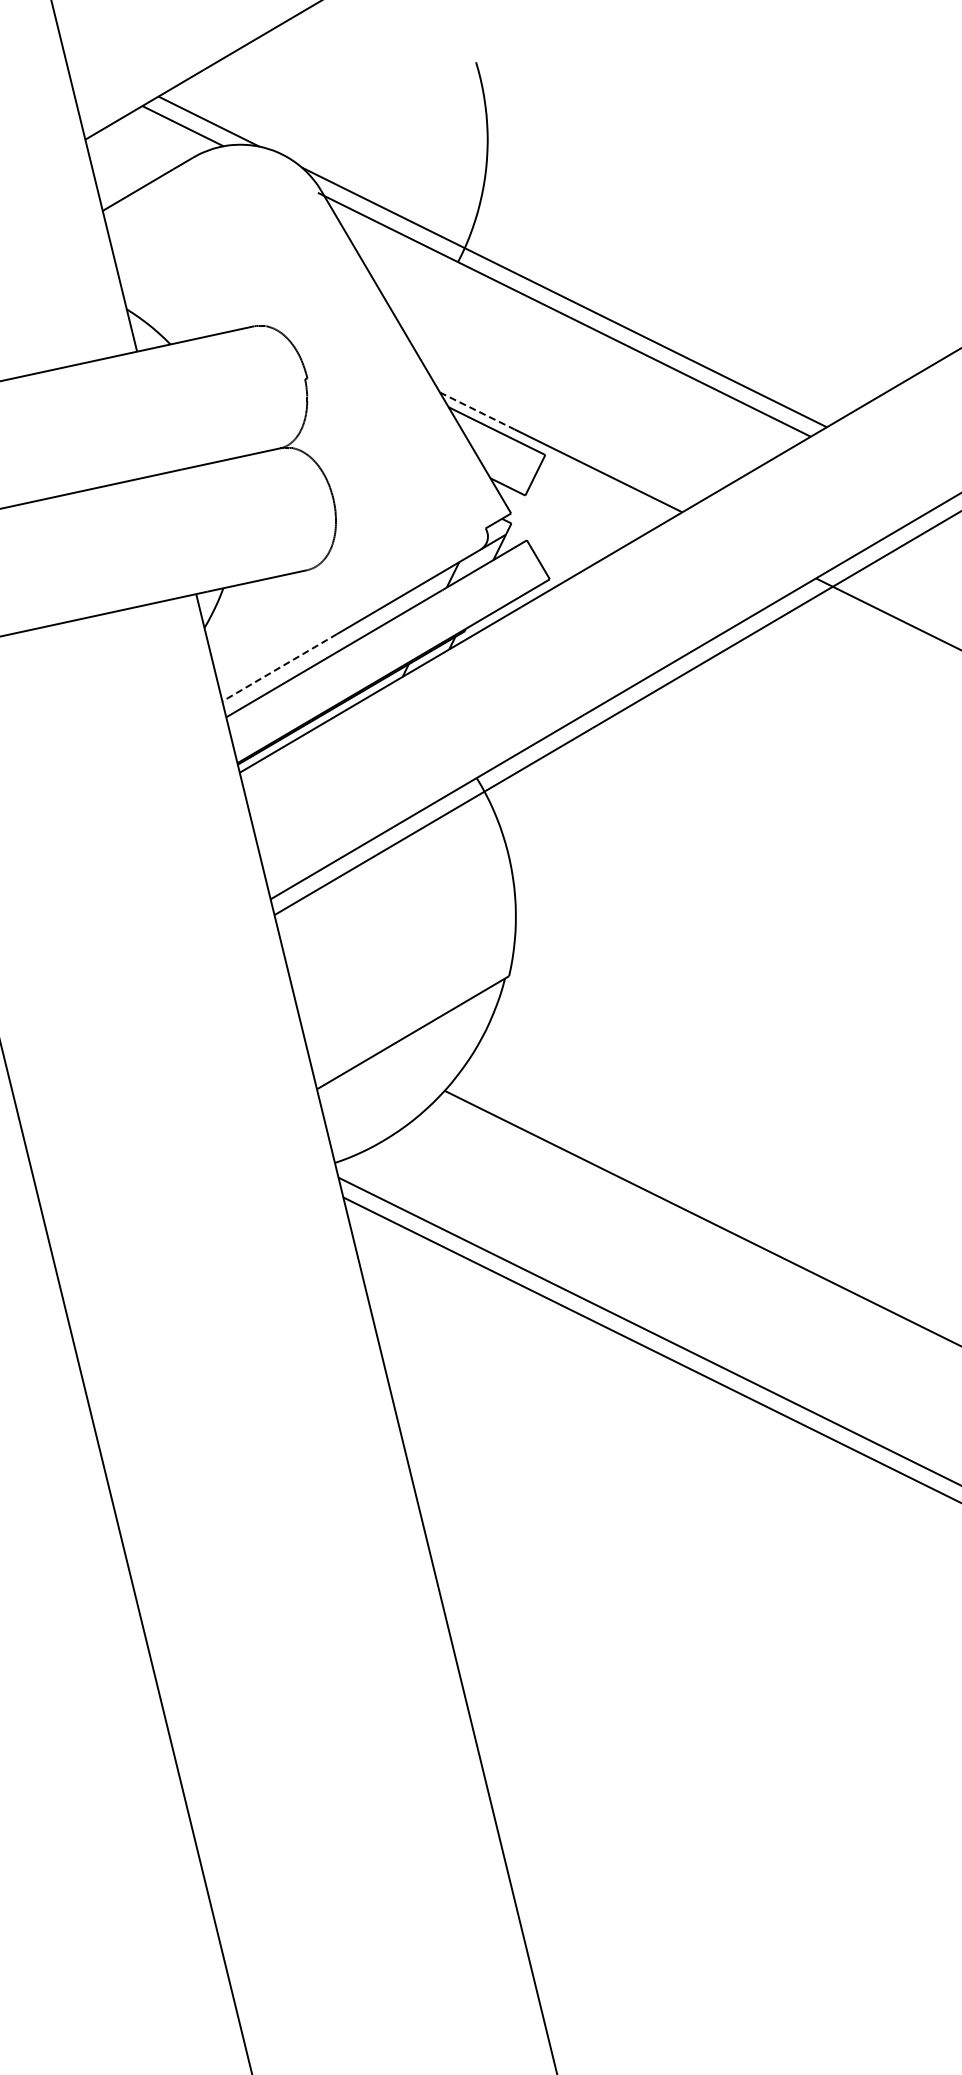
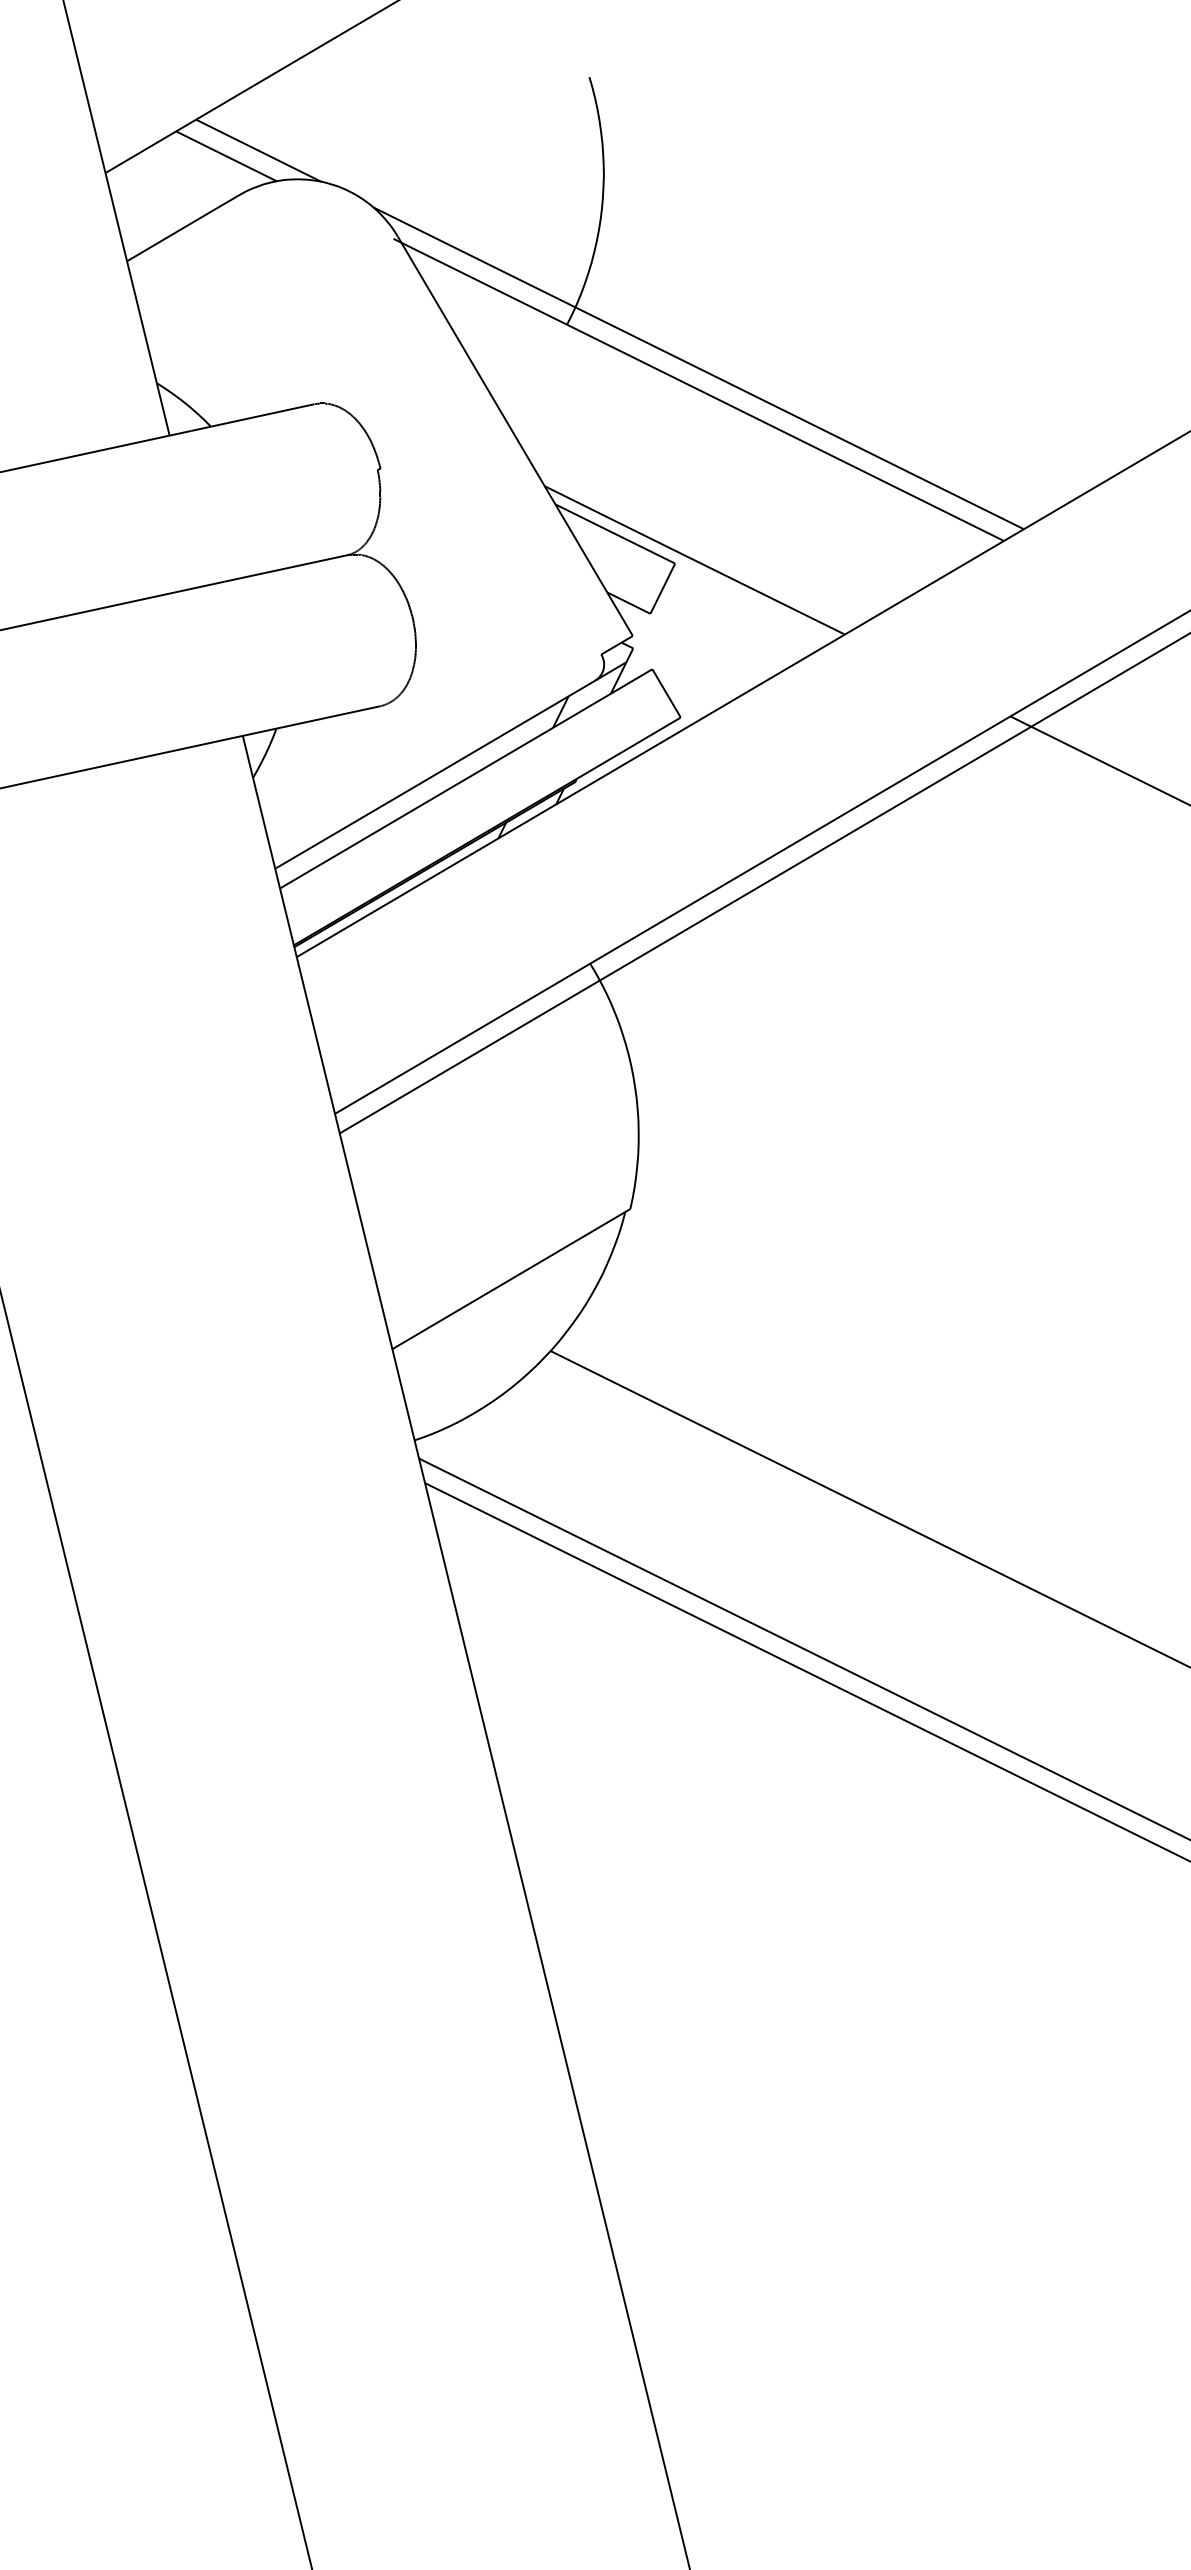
line: (477, 410) -> (591, 508), dashed -> solid
line: (279, 667) -> (345, 826), dashed -> solid

